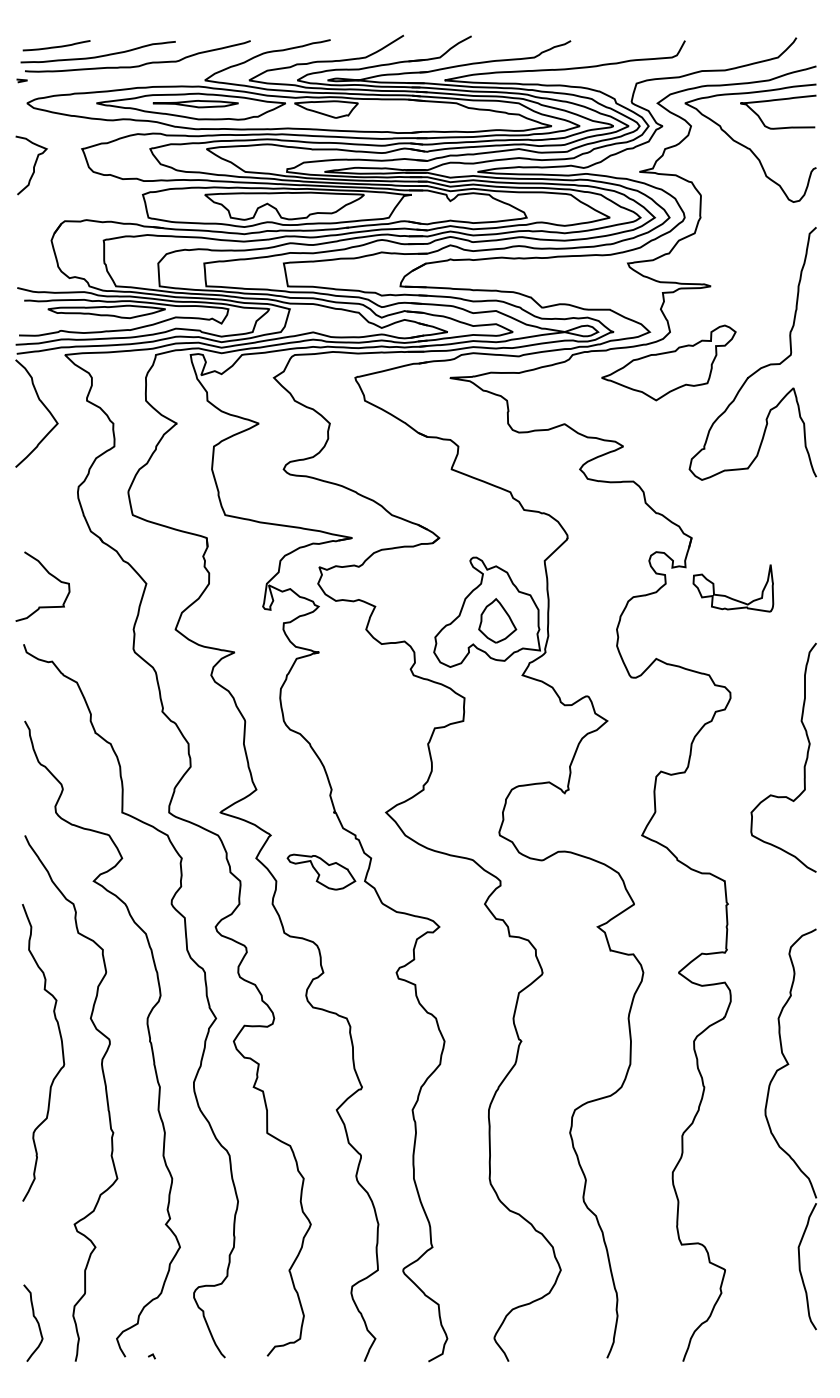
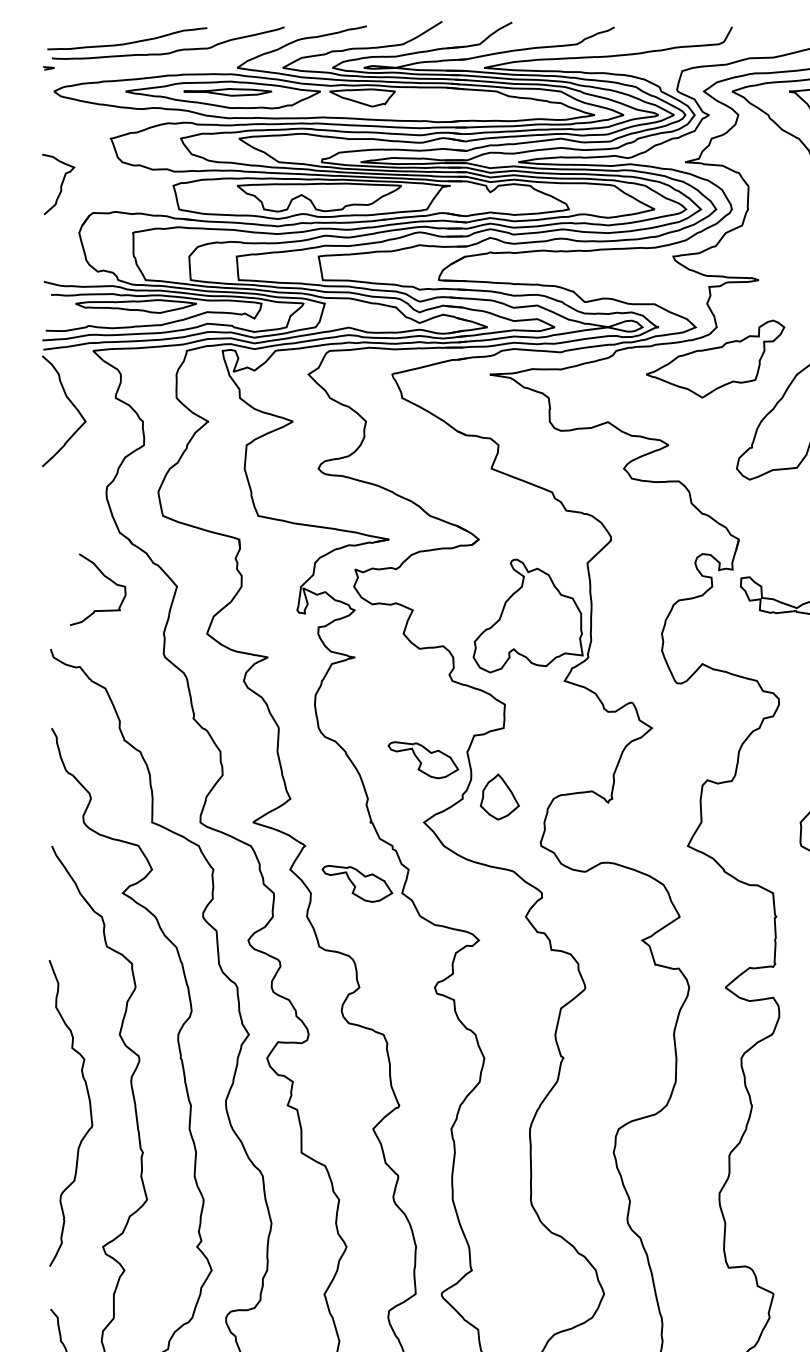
curve: (56, 46) -> (84, 32), removed
curve: (33, 165) -> (60, 184), moved
curve: (50, 575) -> (106, 578), moved
part: (497, 620) -> (499, 796), moved
part: (385, 751) -> (423, 759), added
curve: (61, 1050) -> (89, 1110), moved

